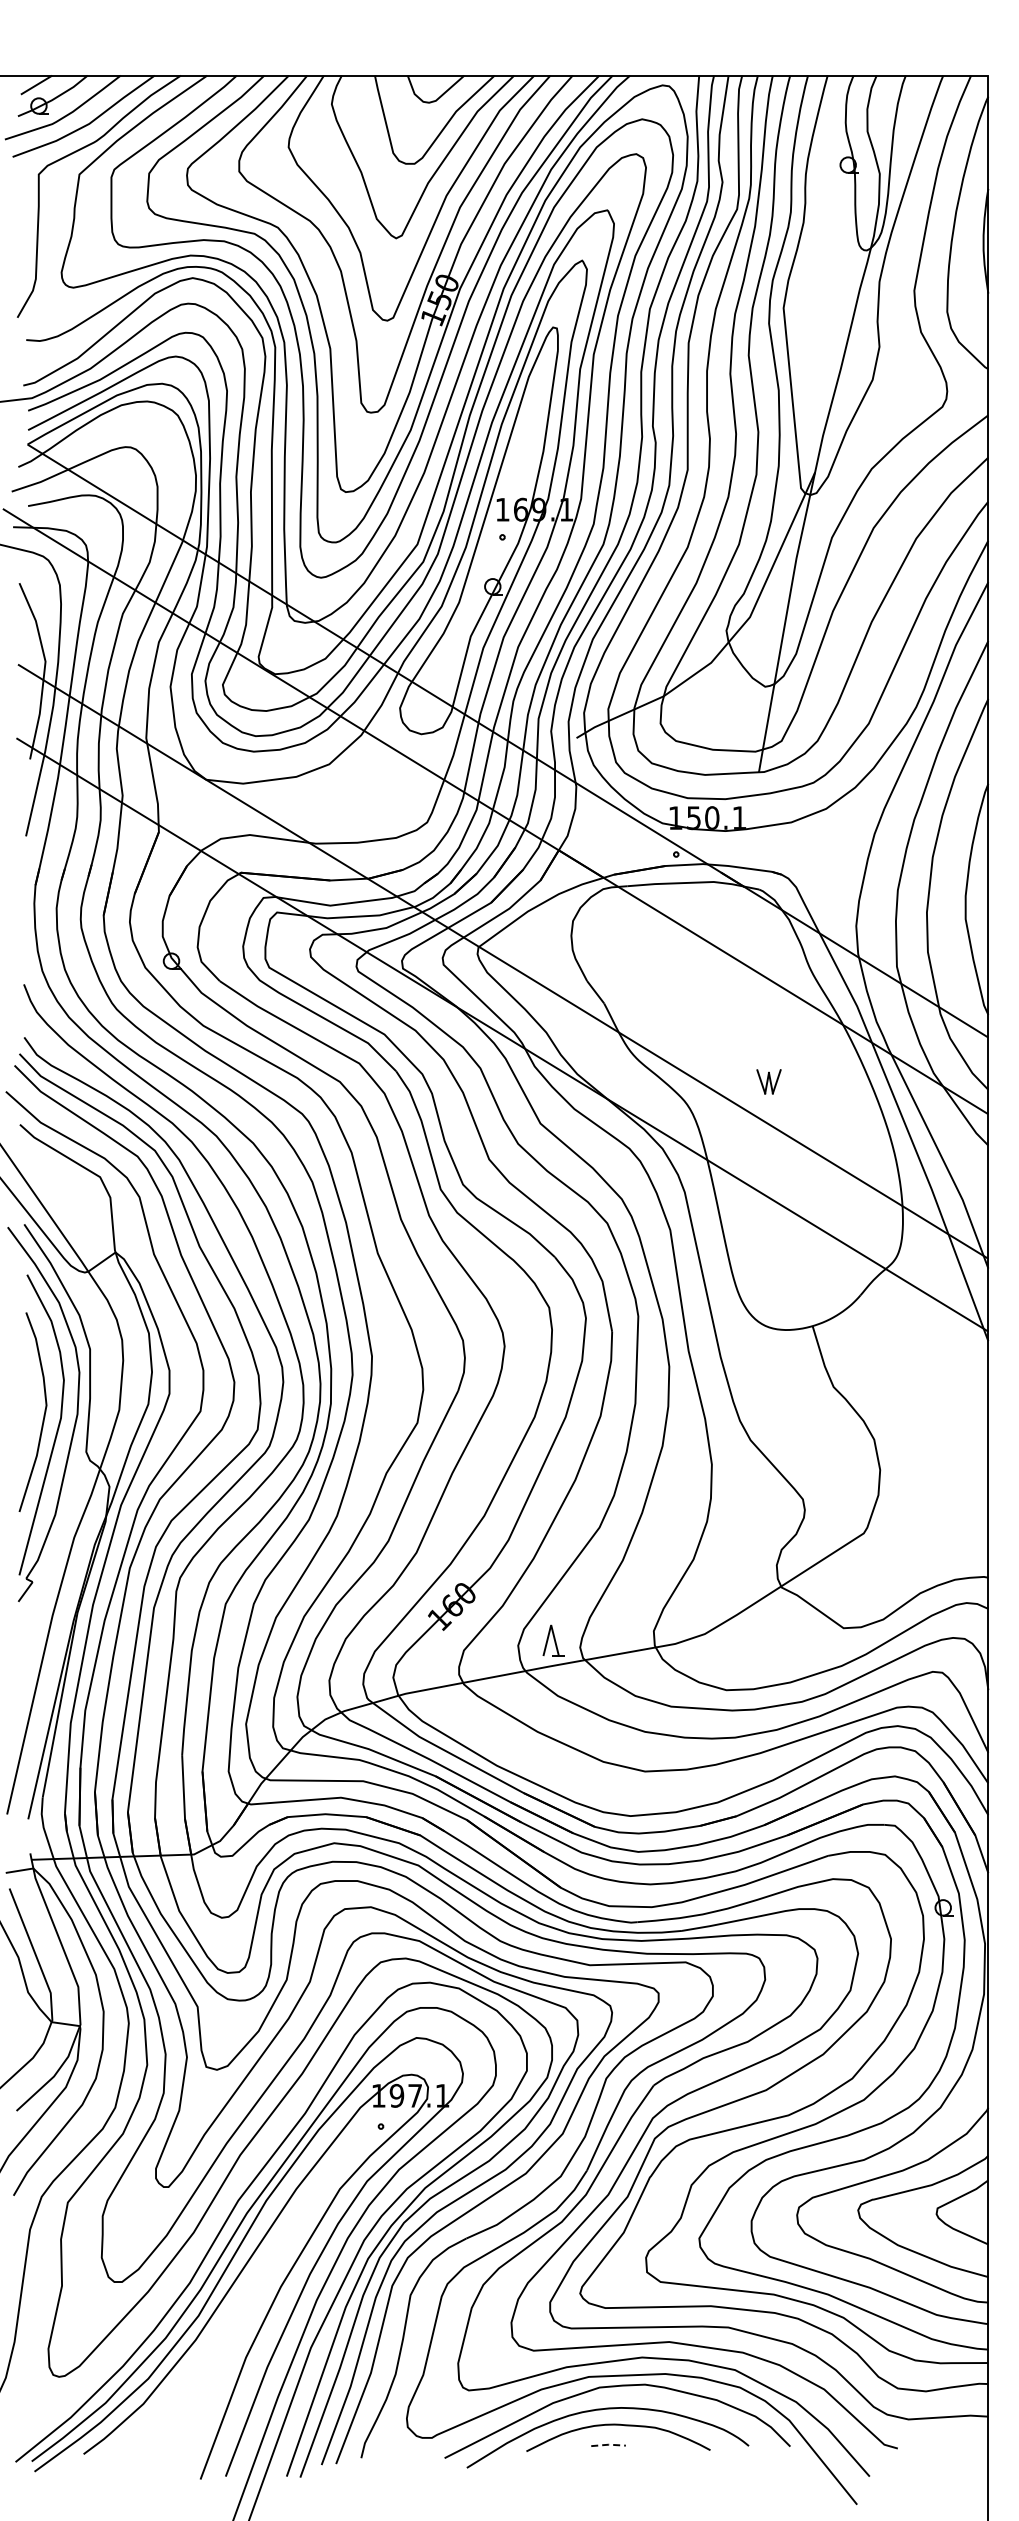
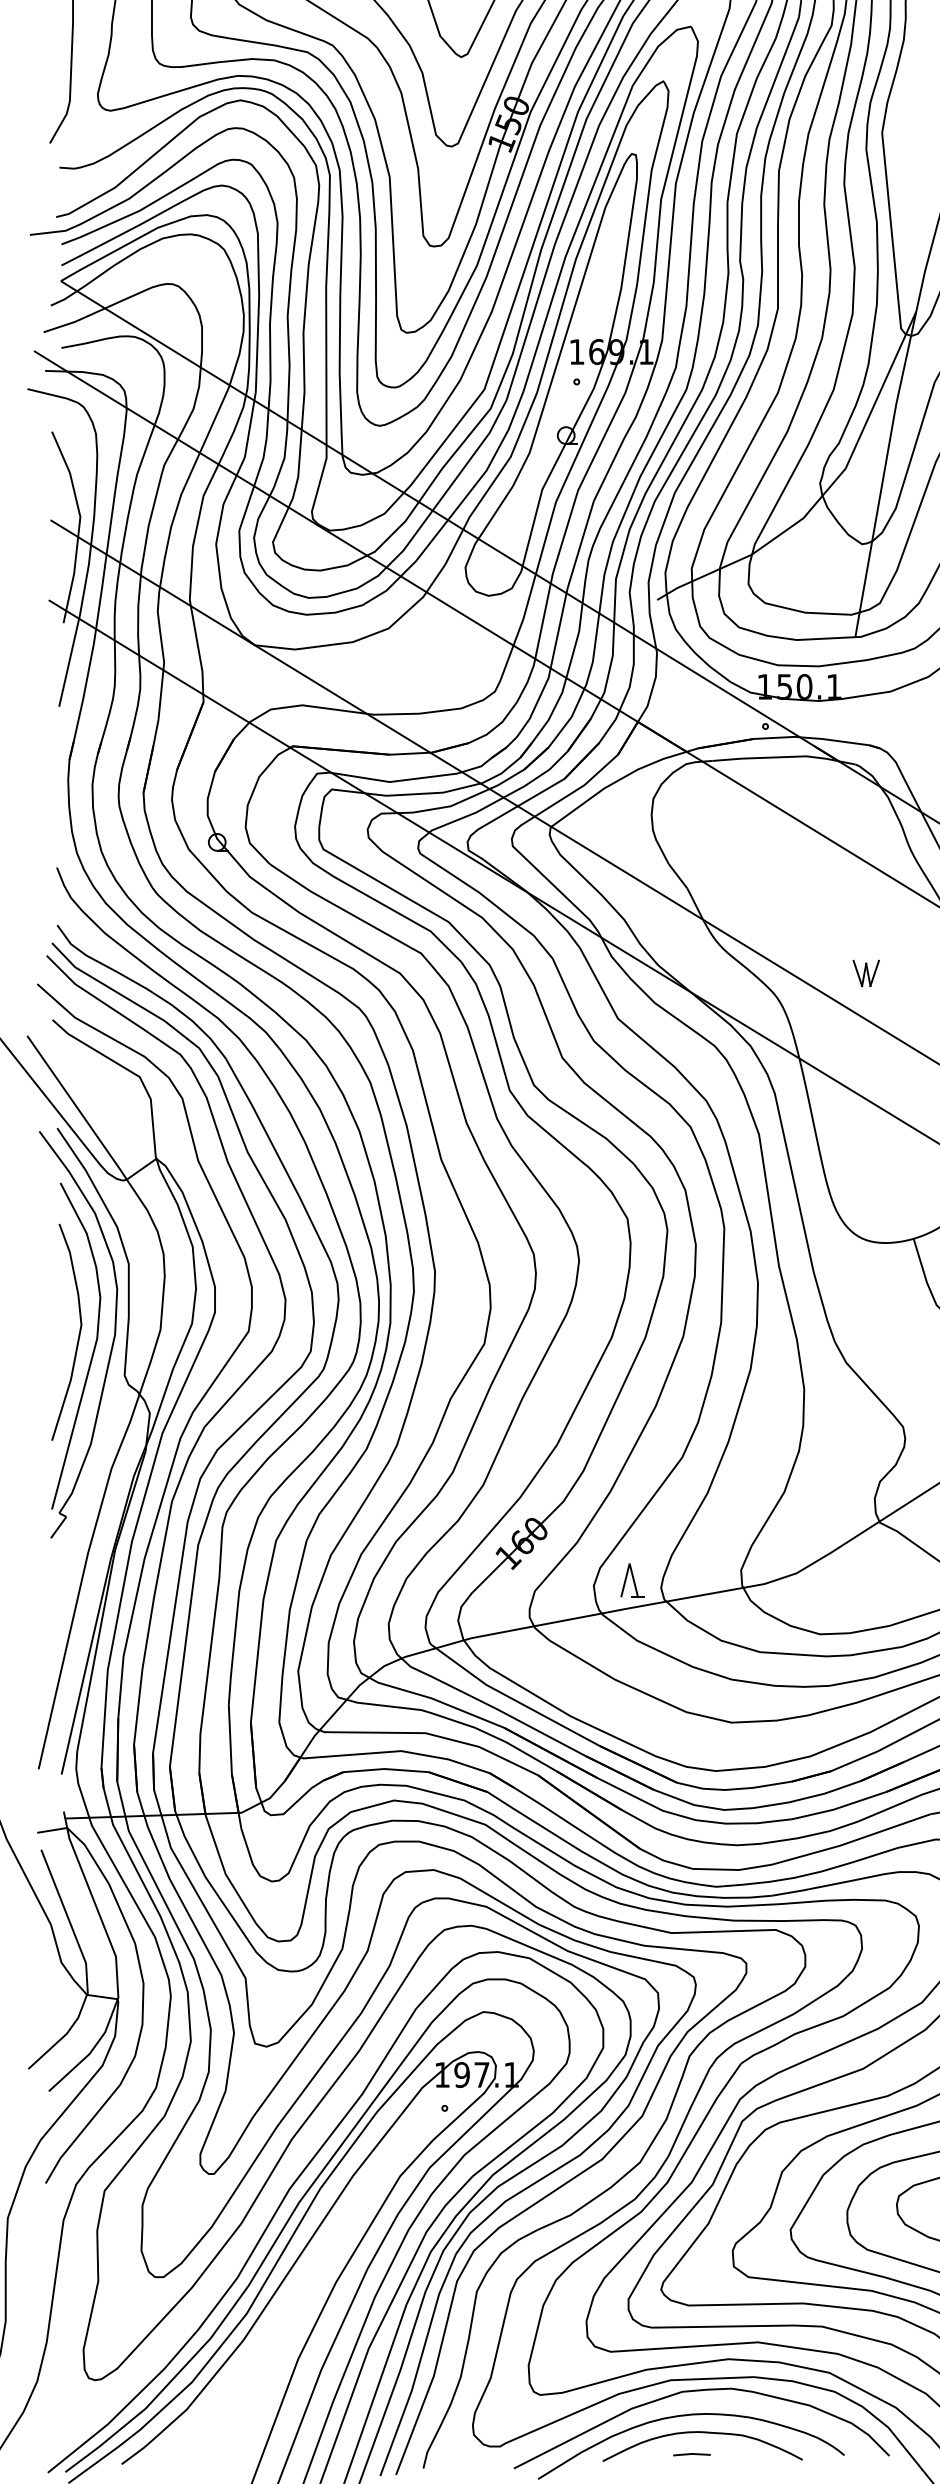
line: (608, 2444) -> (691, 2453), dashed -> solid

